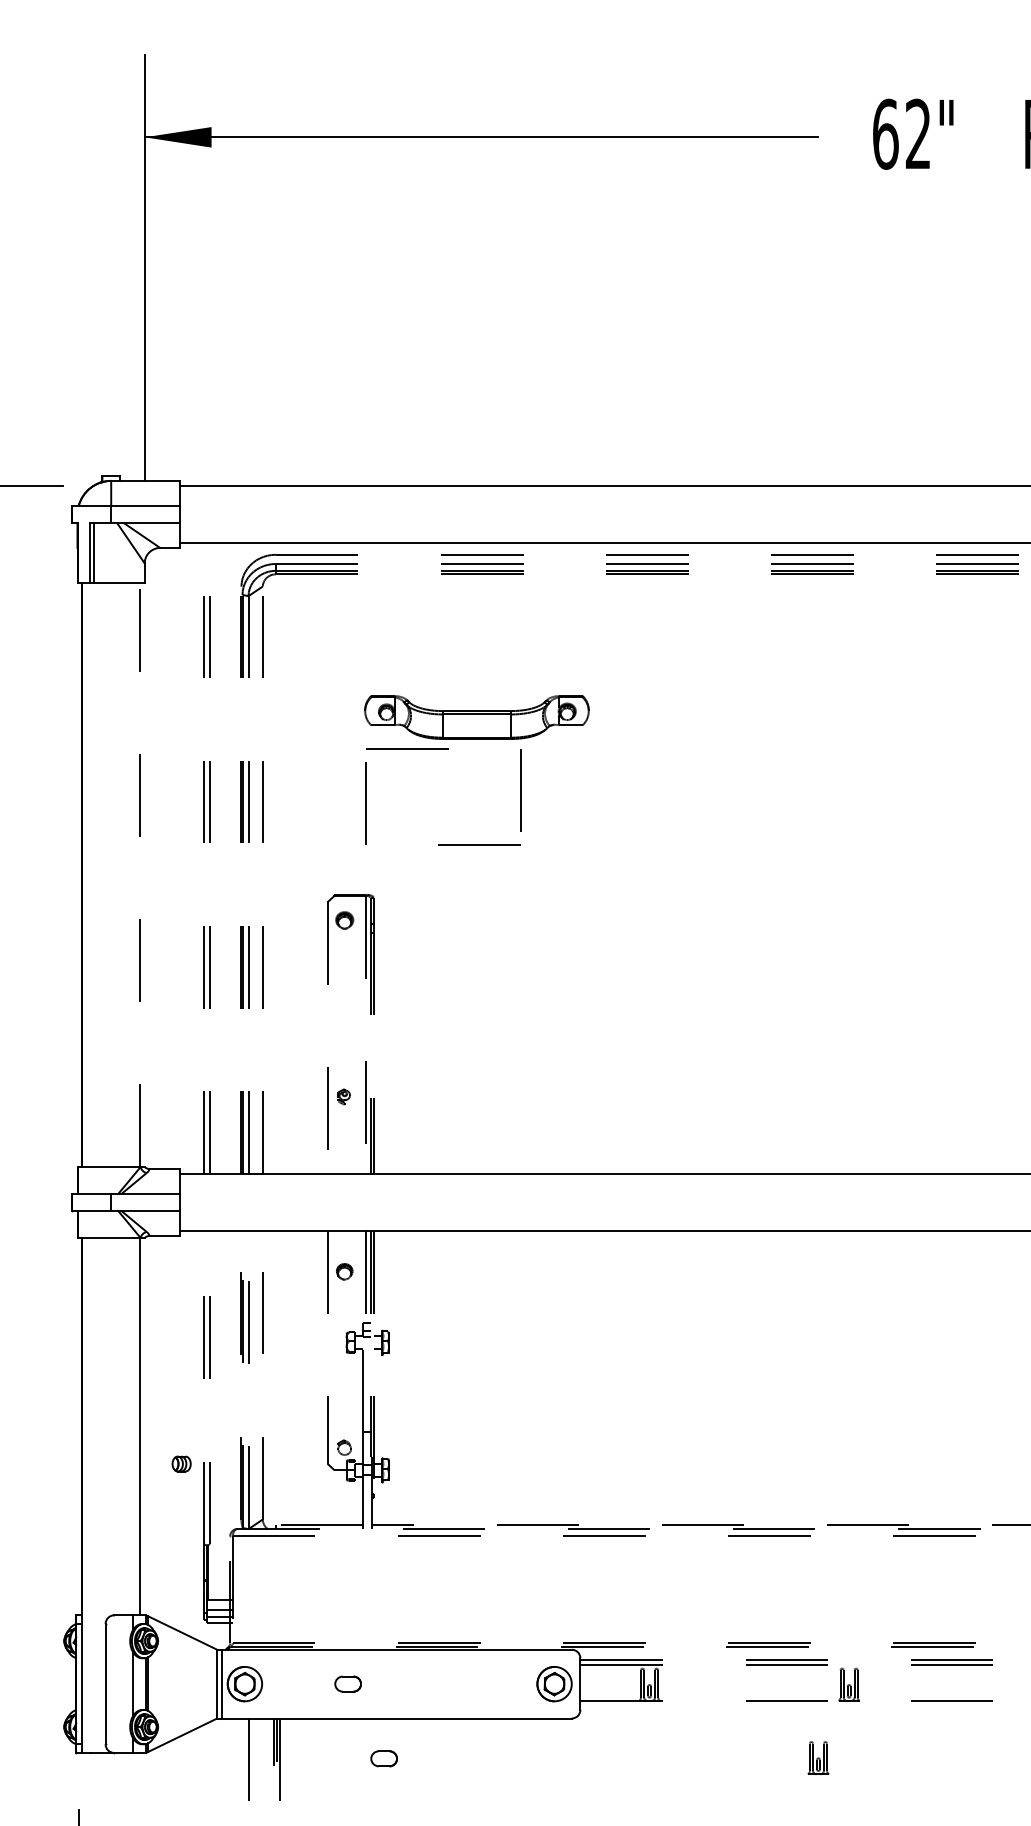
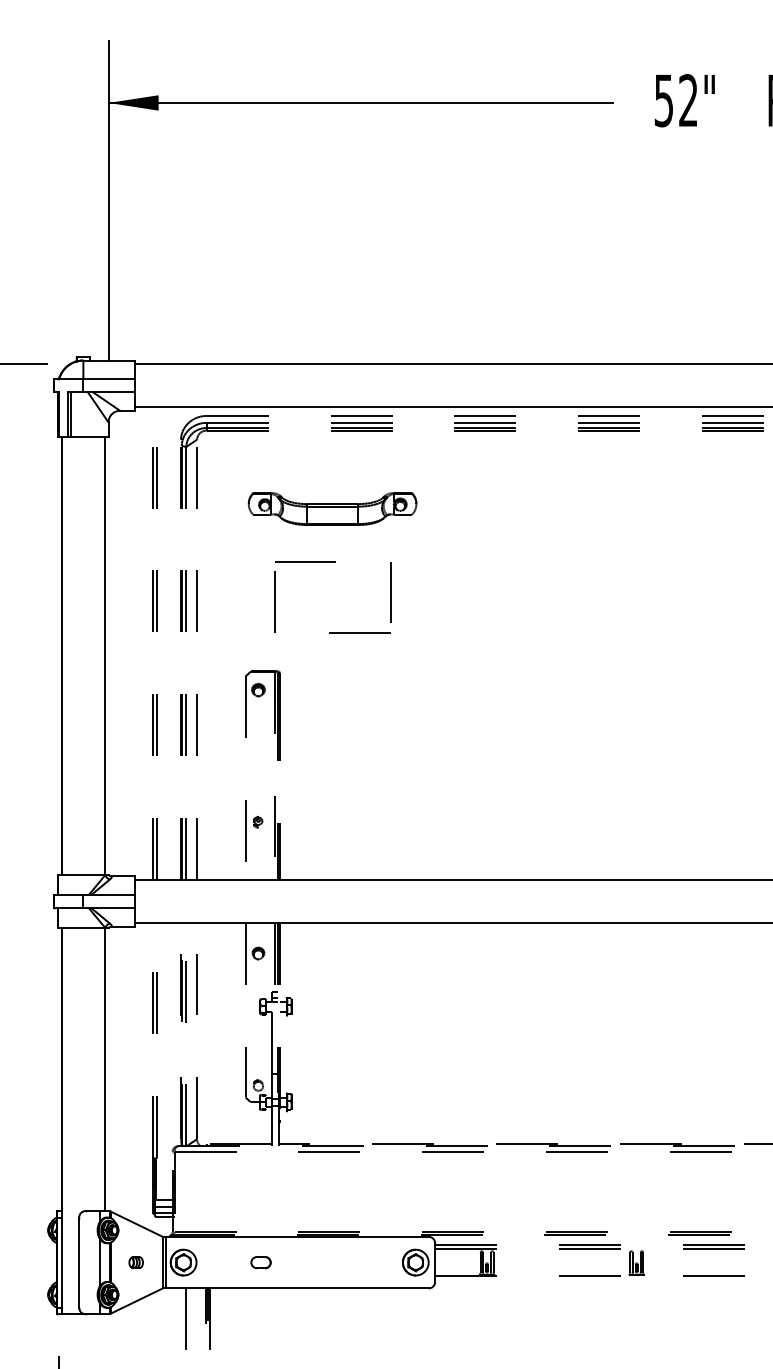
text: (884, 134) -> (663, 100), 62" -> 52"
part: (476, 716) -> (332, 508), moved
line: (139, 875) -> (104, 656), dashed -> solid
part: (180, 1463) -> (135, 1262), moved
part: (383, 1758) -> (287, 1318), removed
part: (818, 1758) -> (613, 1318), removed

